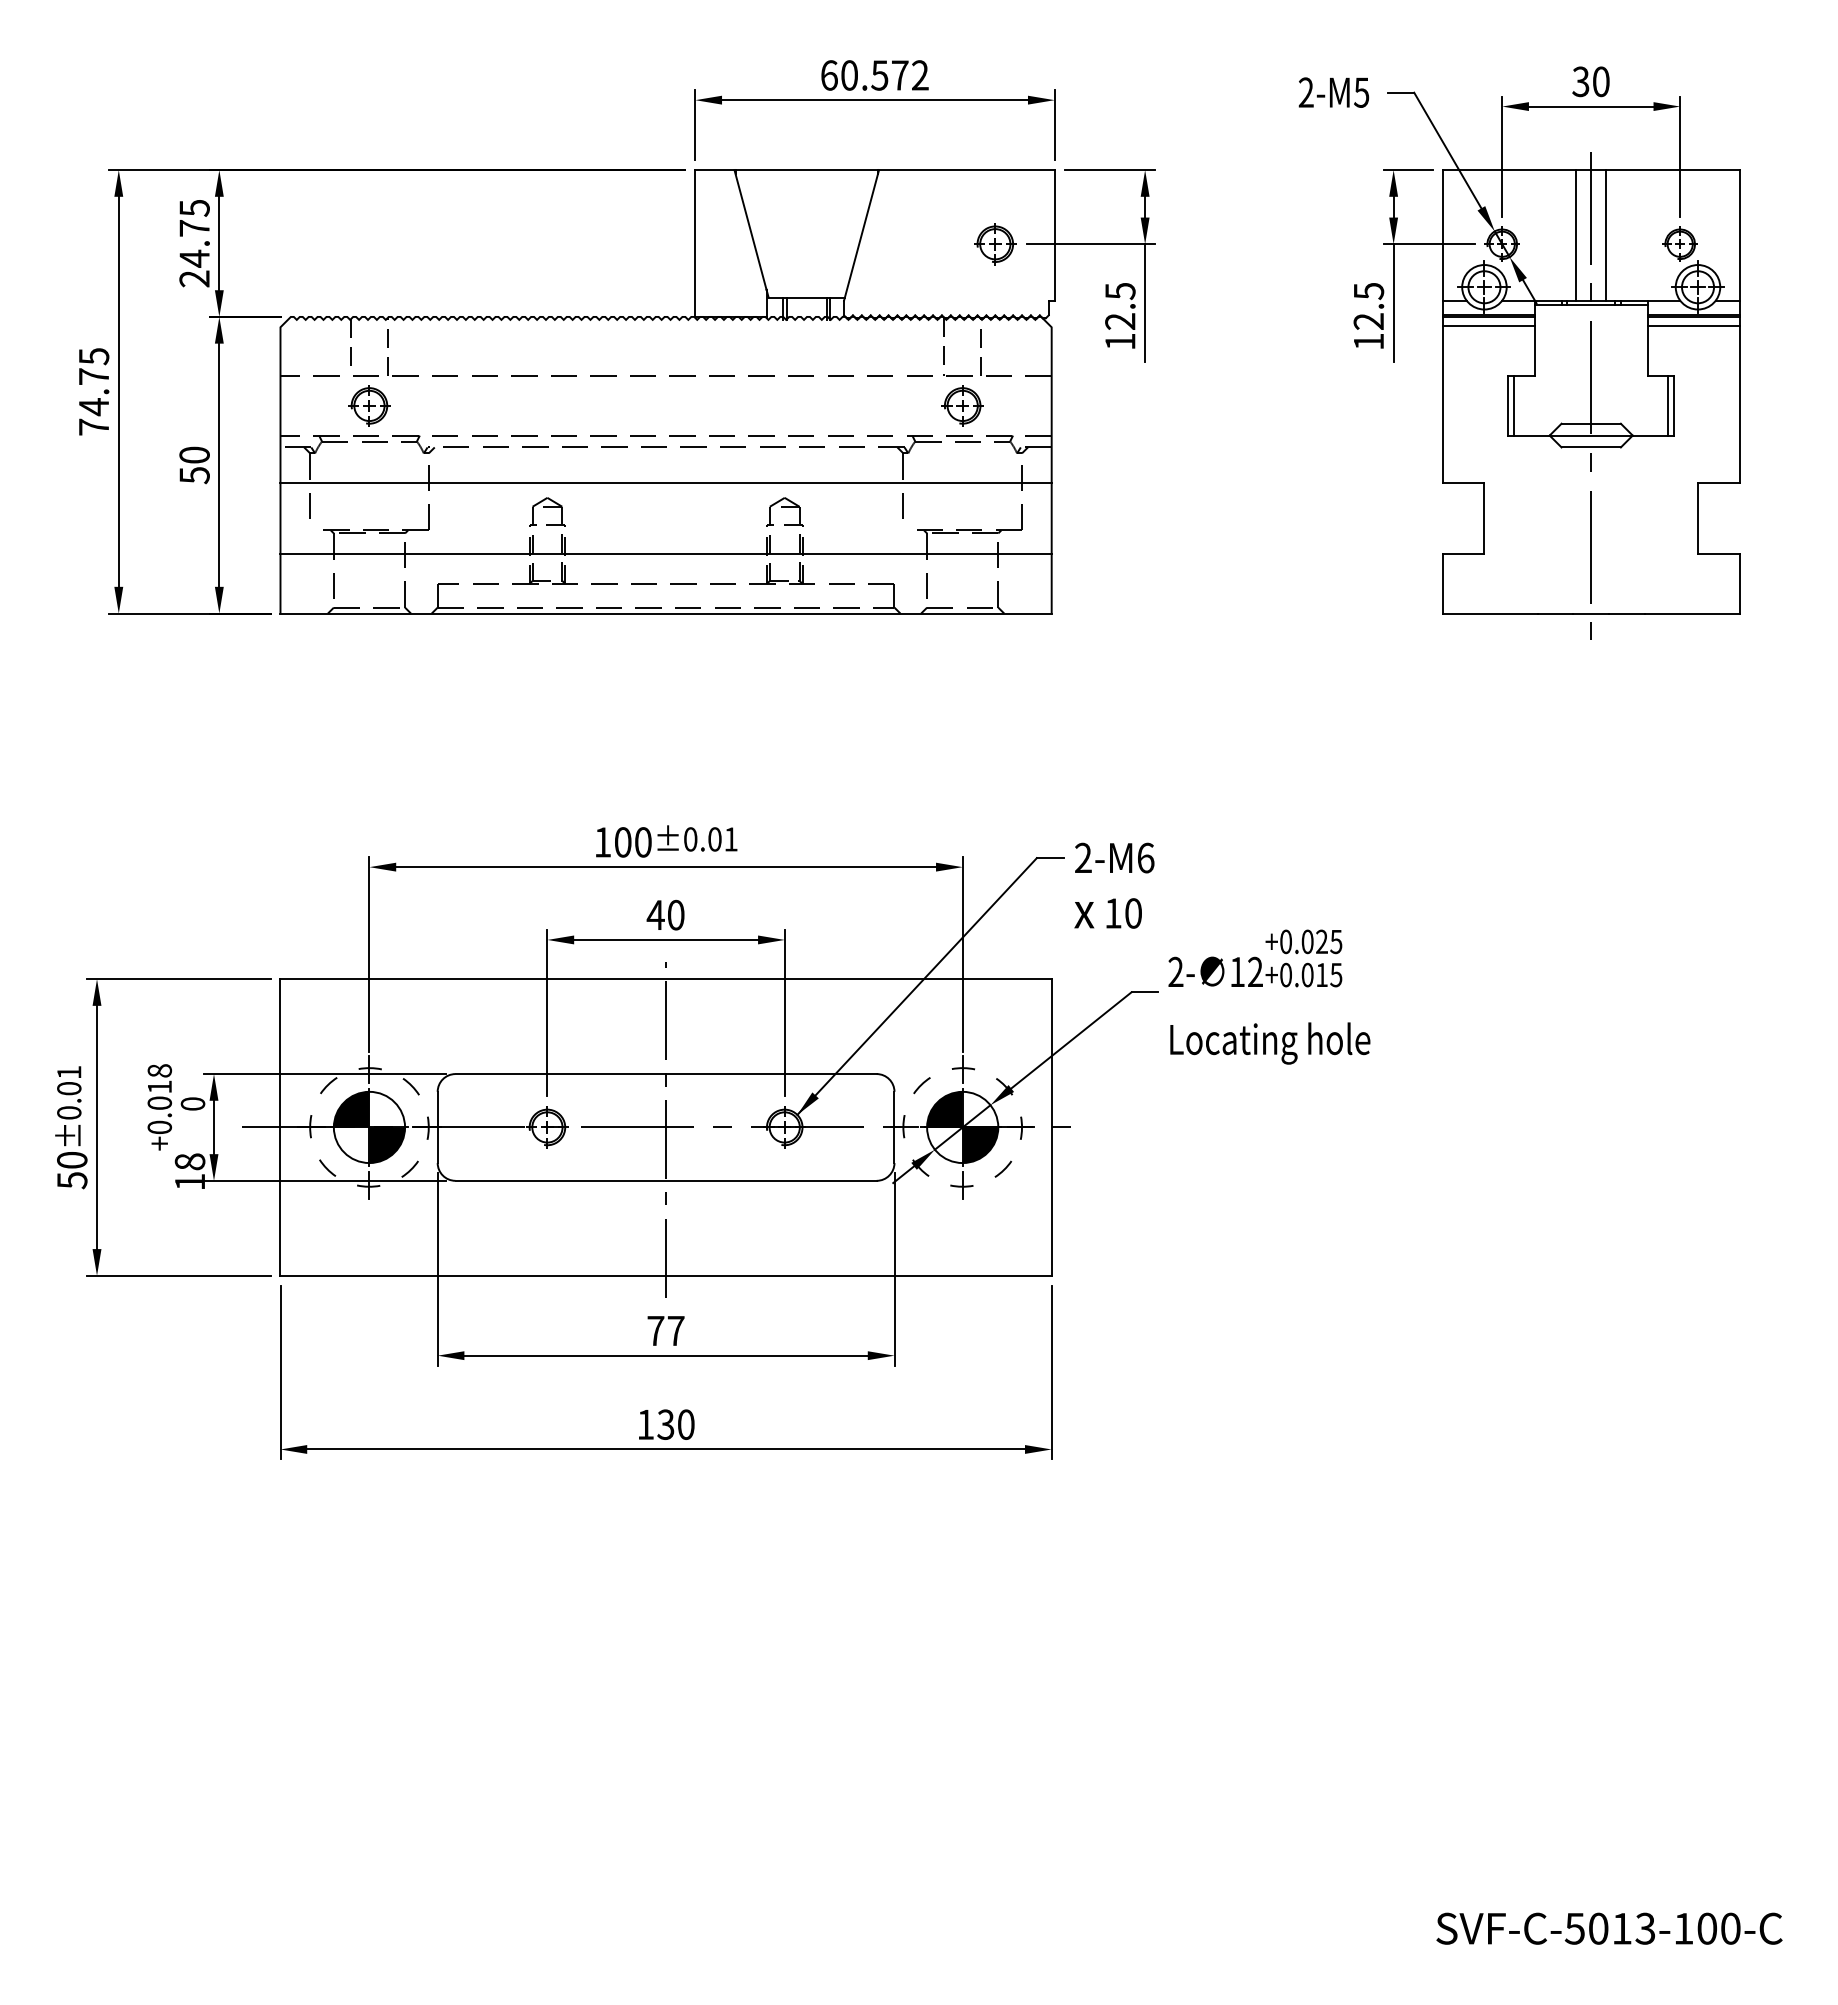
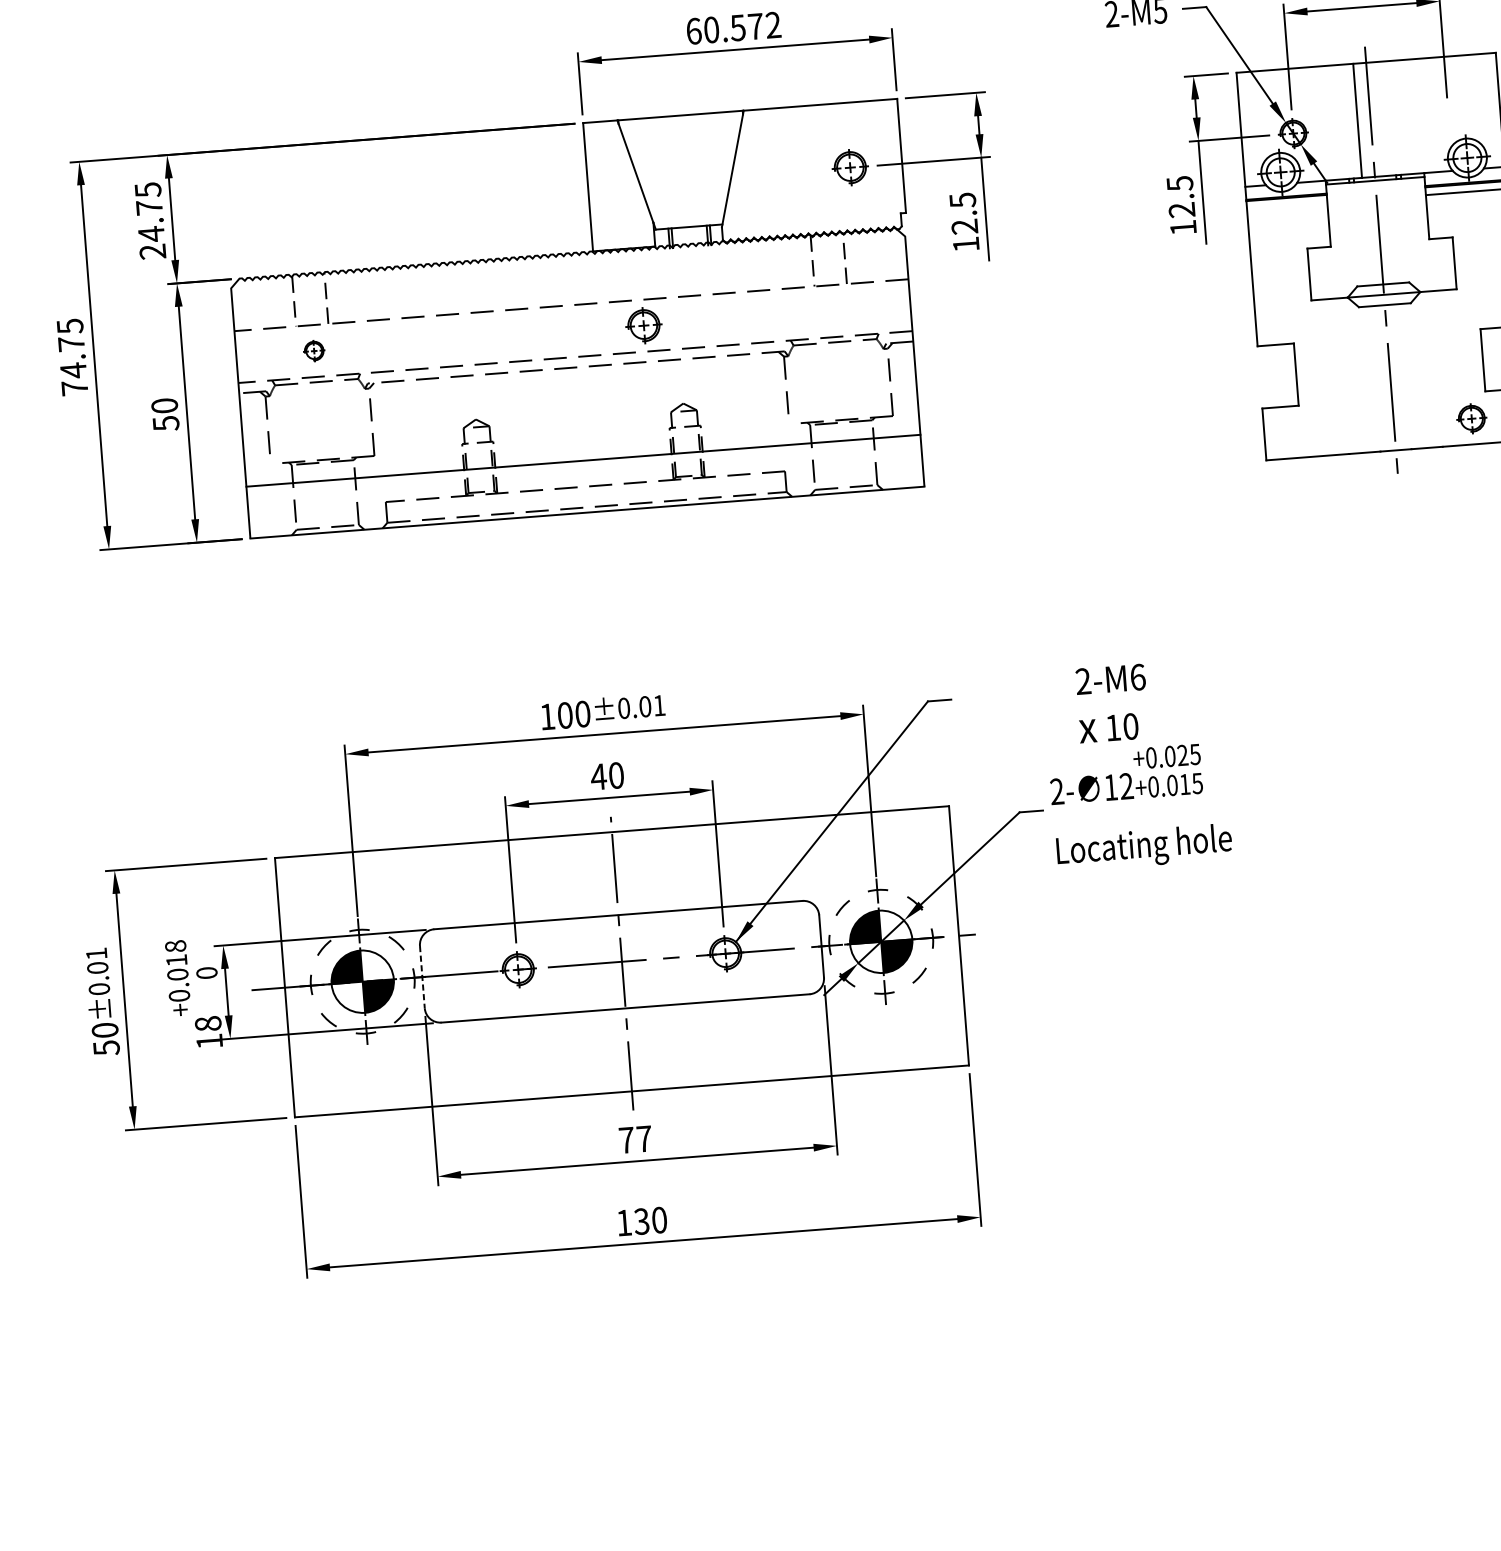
line: (1606, 235) -> (1383, 118), removed
part: (1679, 243) -> (1471, 418), moved
line: (1488, 325) -> (1286, 205), removed
part: (369, 405) -> (314, 350), size x0.6
part: (962, 405) -> (643, 325), moved
line: (1514, 405) -> (1314, 273), removed
line: (1668, 405) -> (1449, 263), removed
line: (665, 483) -> (578, 398), removed
text: (1114, 885) -> (1112, 703), moved
line: (437, 1127) -> (422, 977), solid -> dashed

